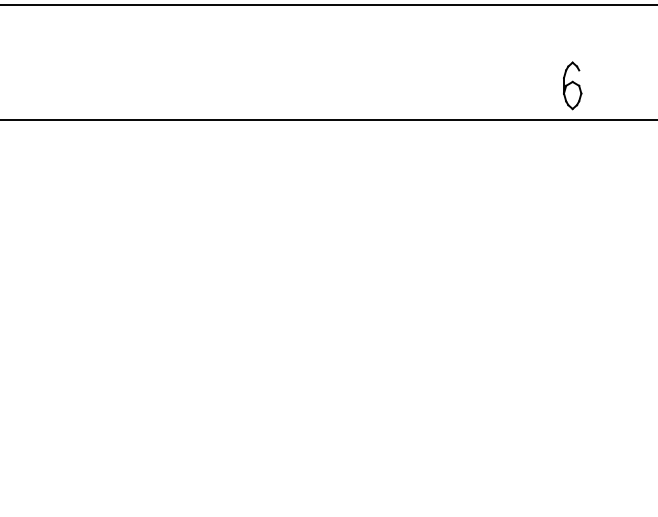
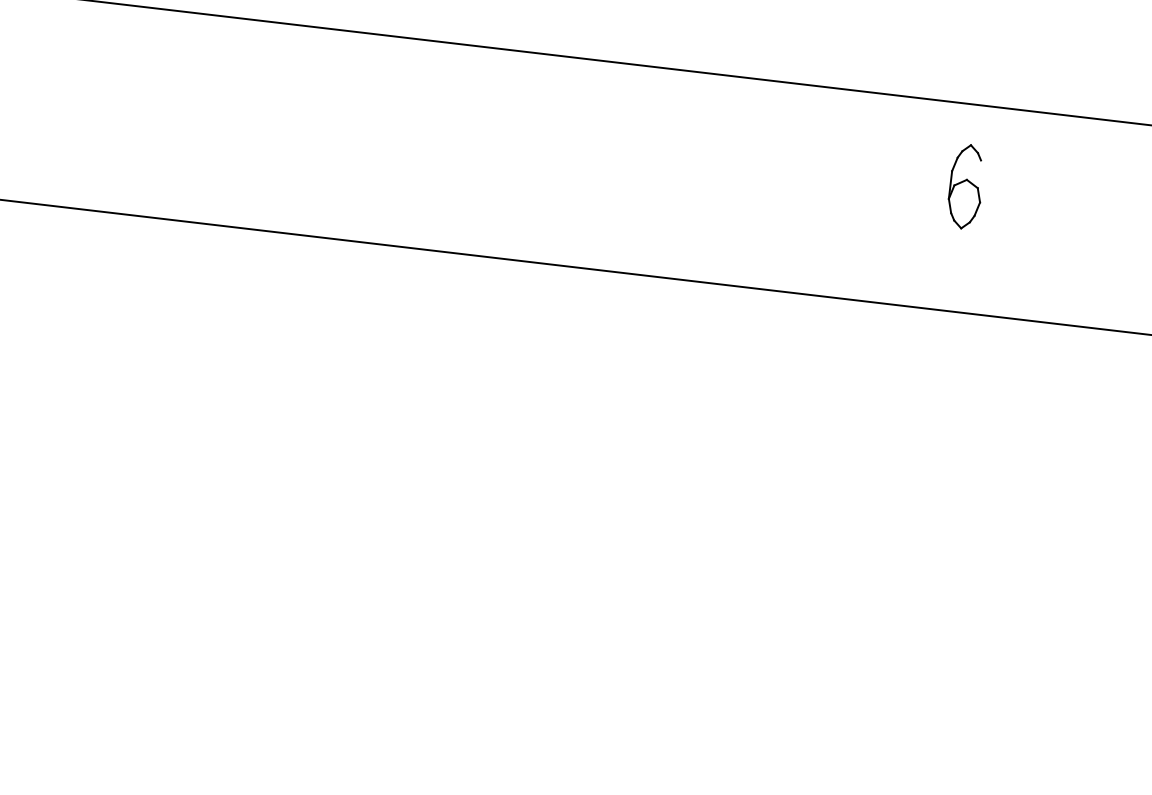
part: (572, 85) -> (965, 186), moved

